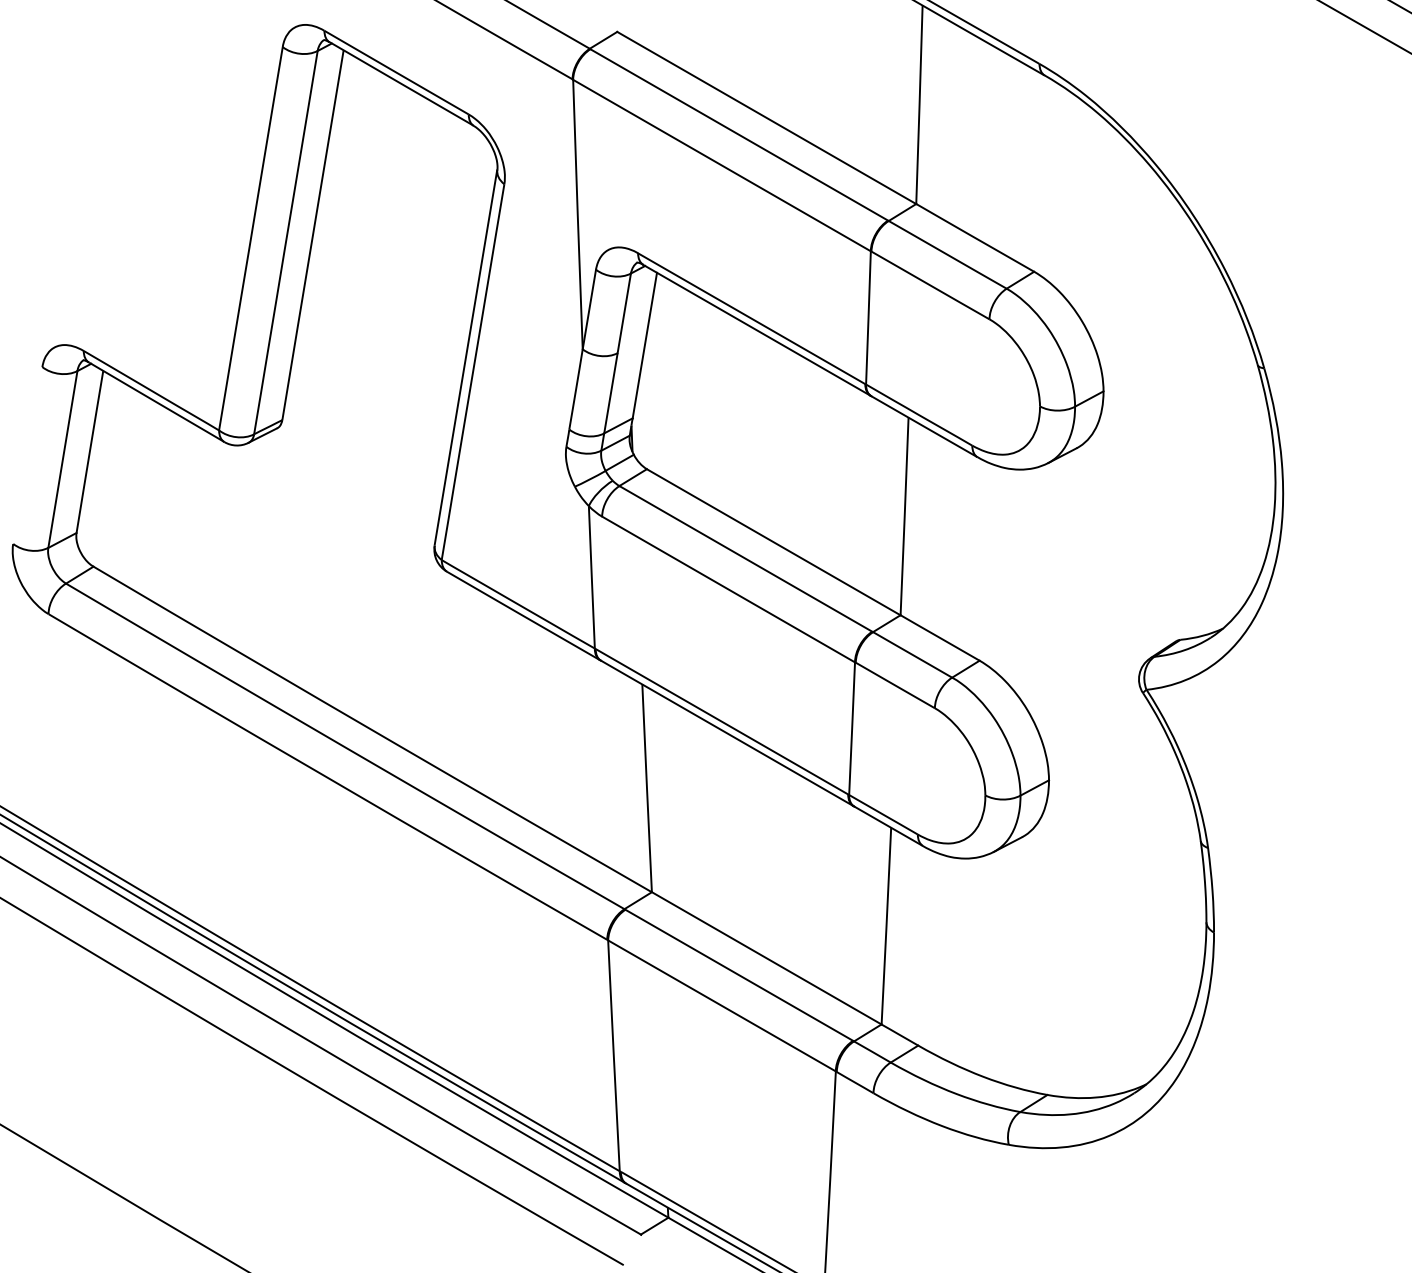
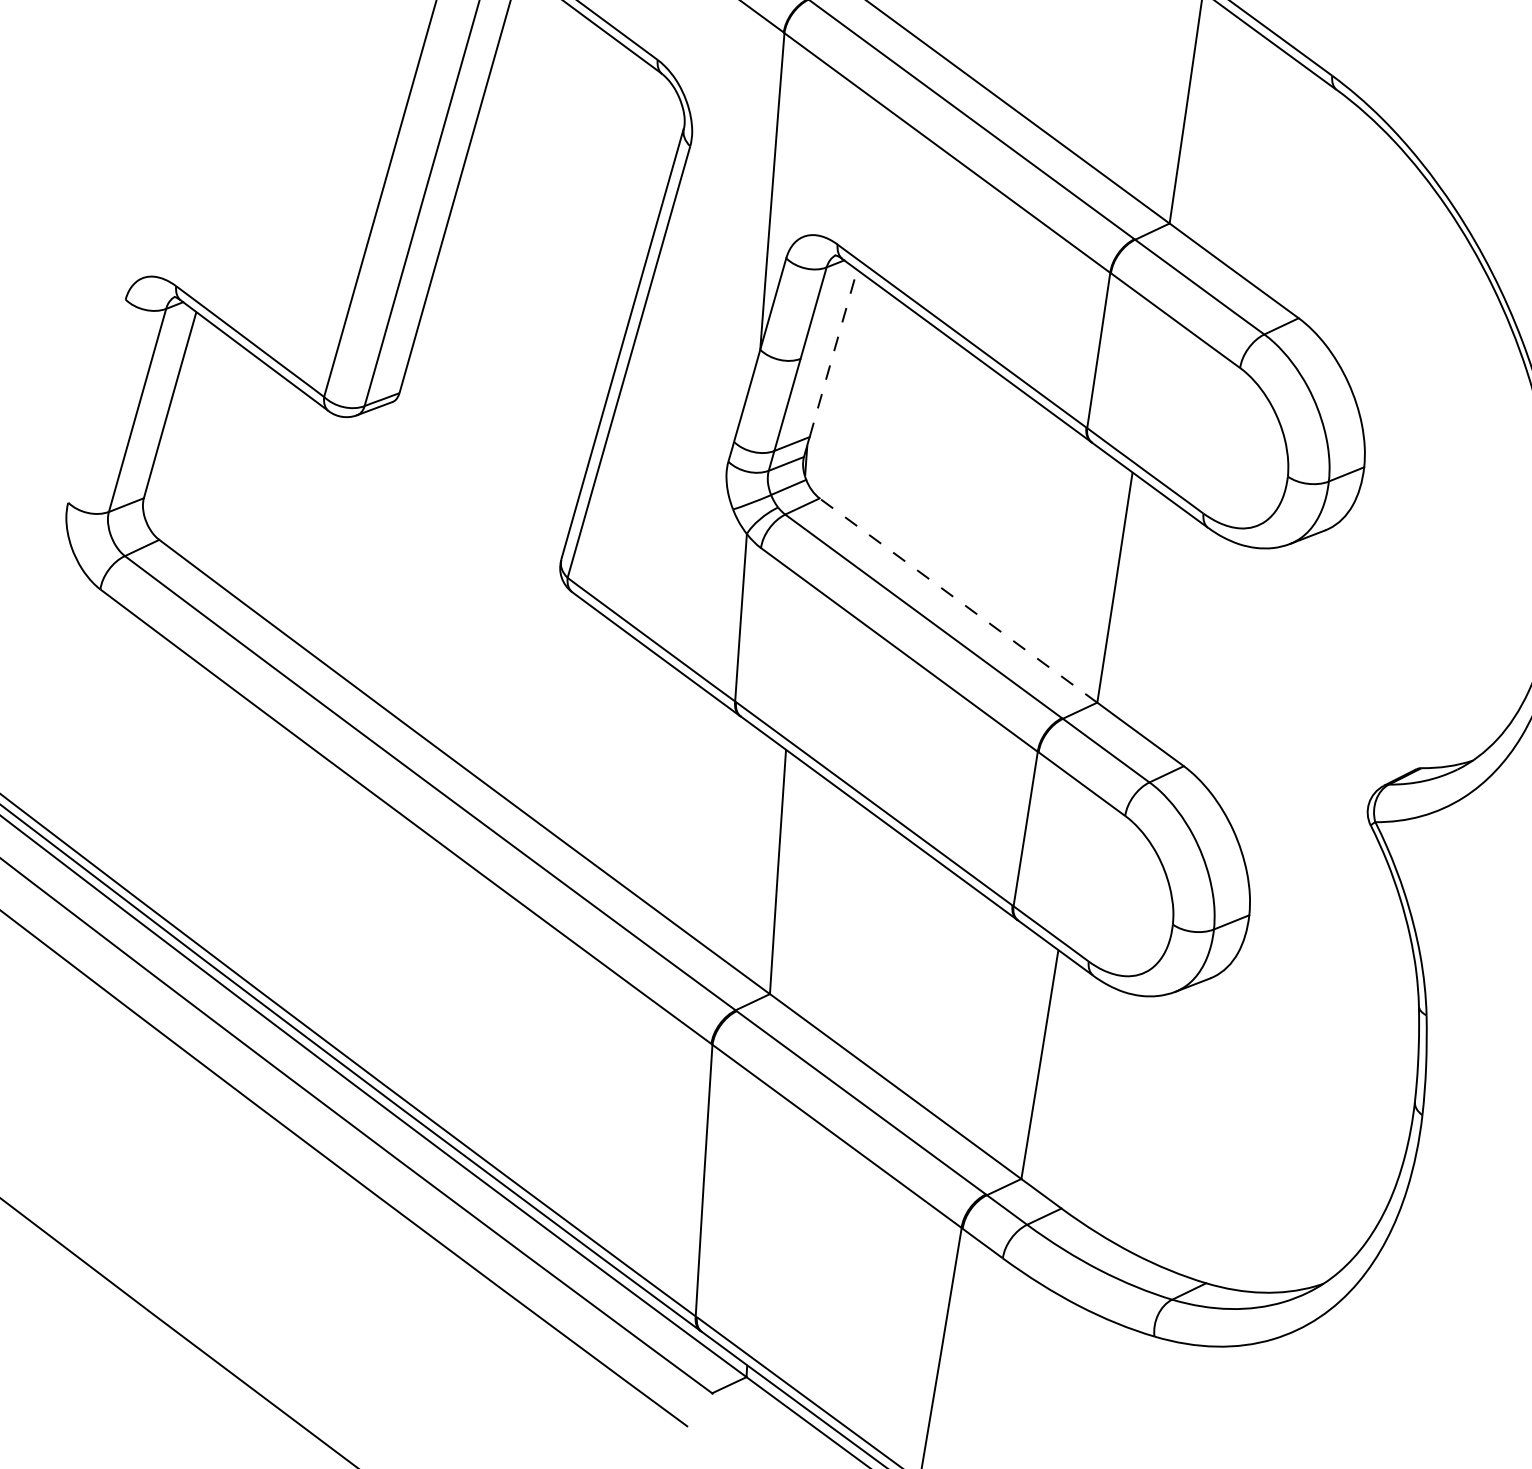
line: (644, 345) -> (833, 353), solid -> dashed
line: (773, 541) -> (958, 599), solid -> dashed

